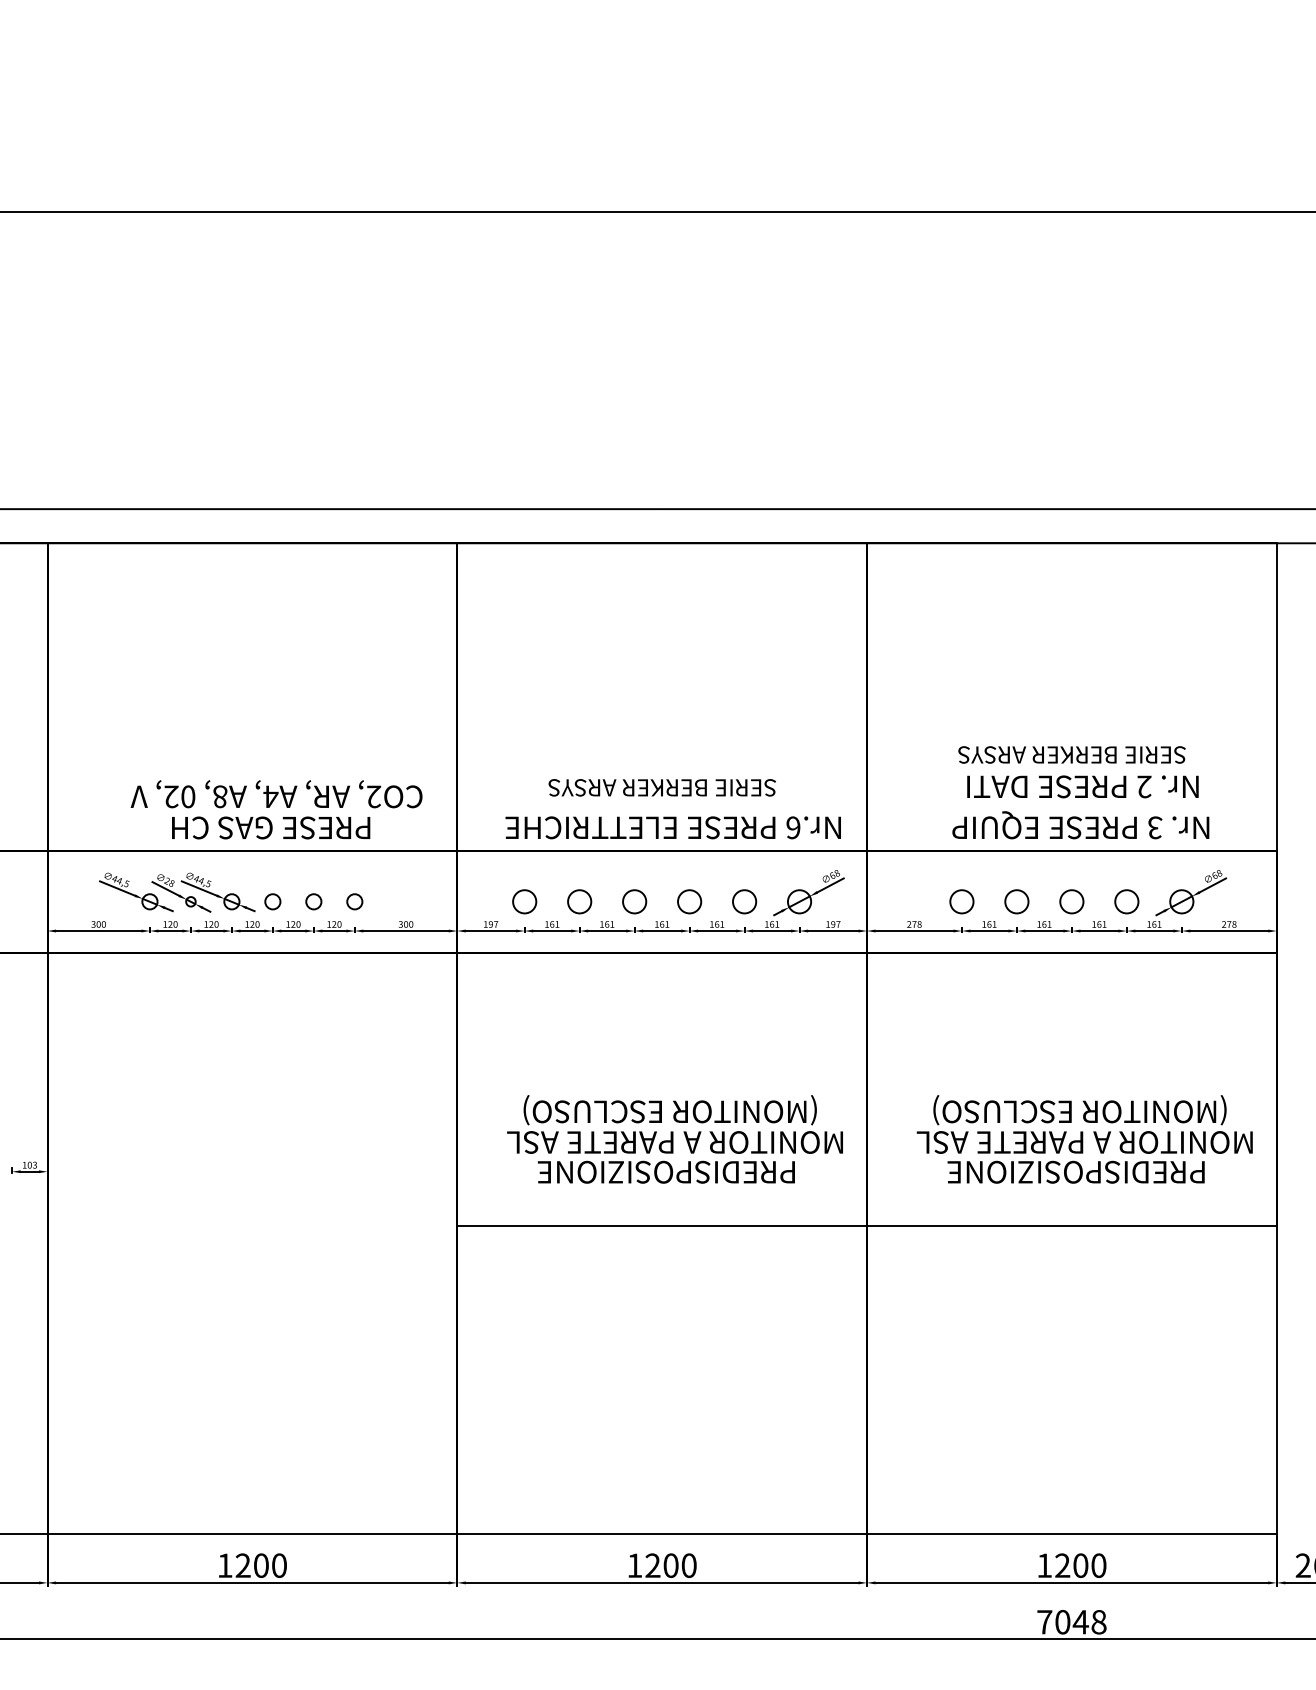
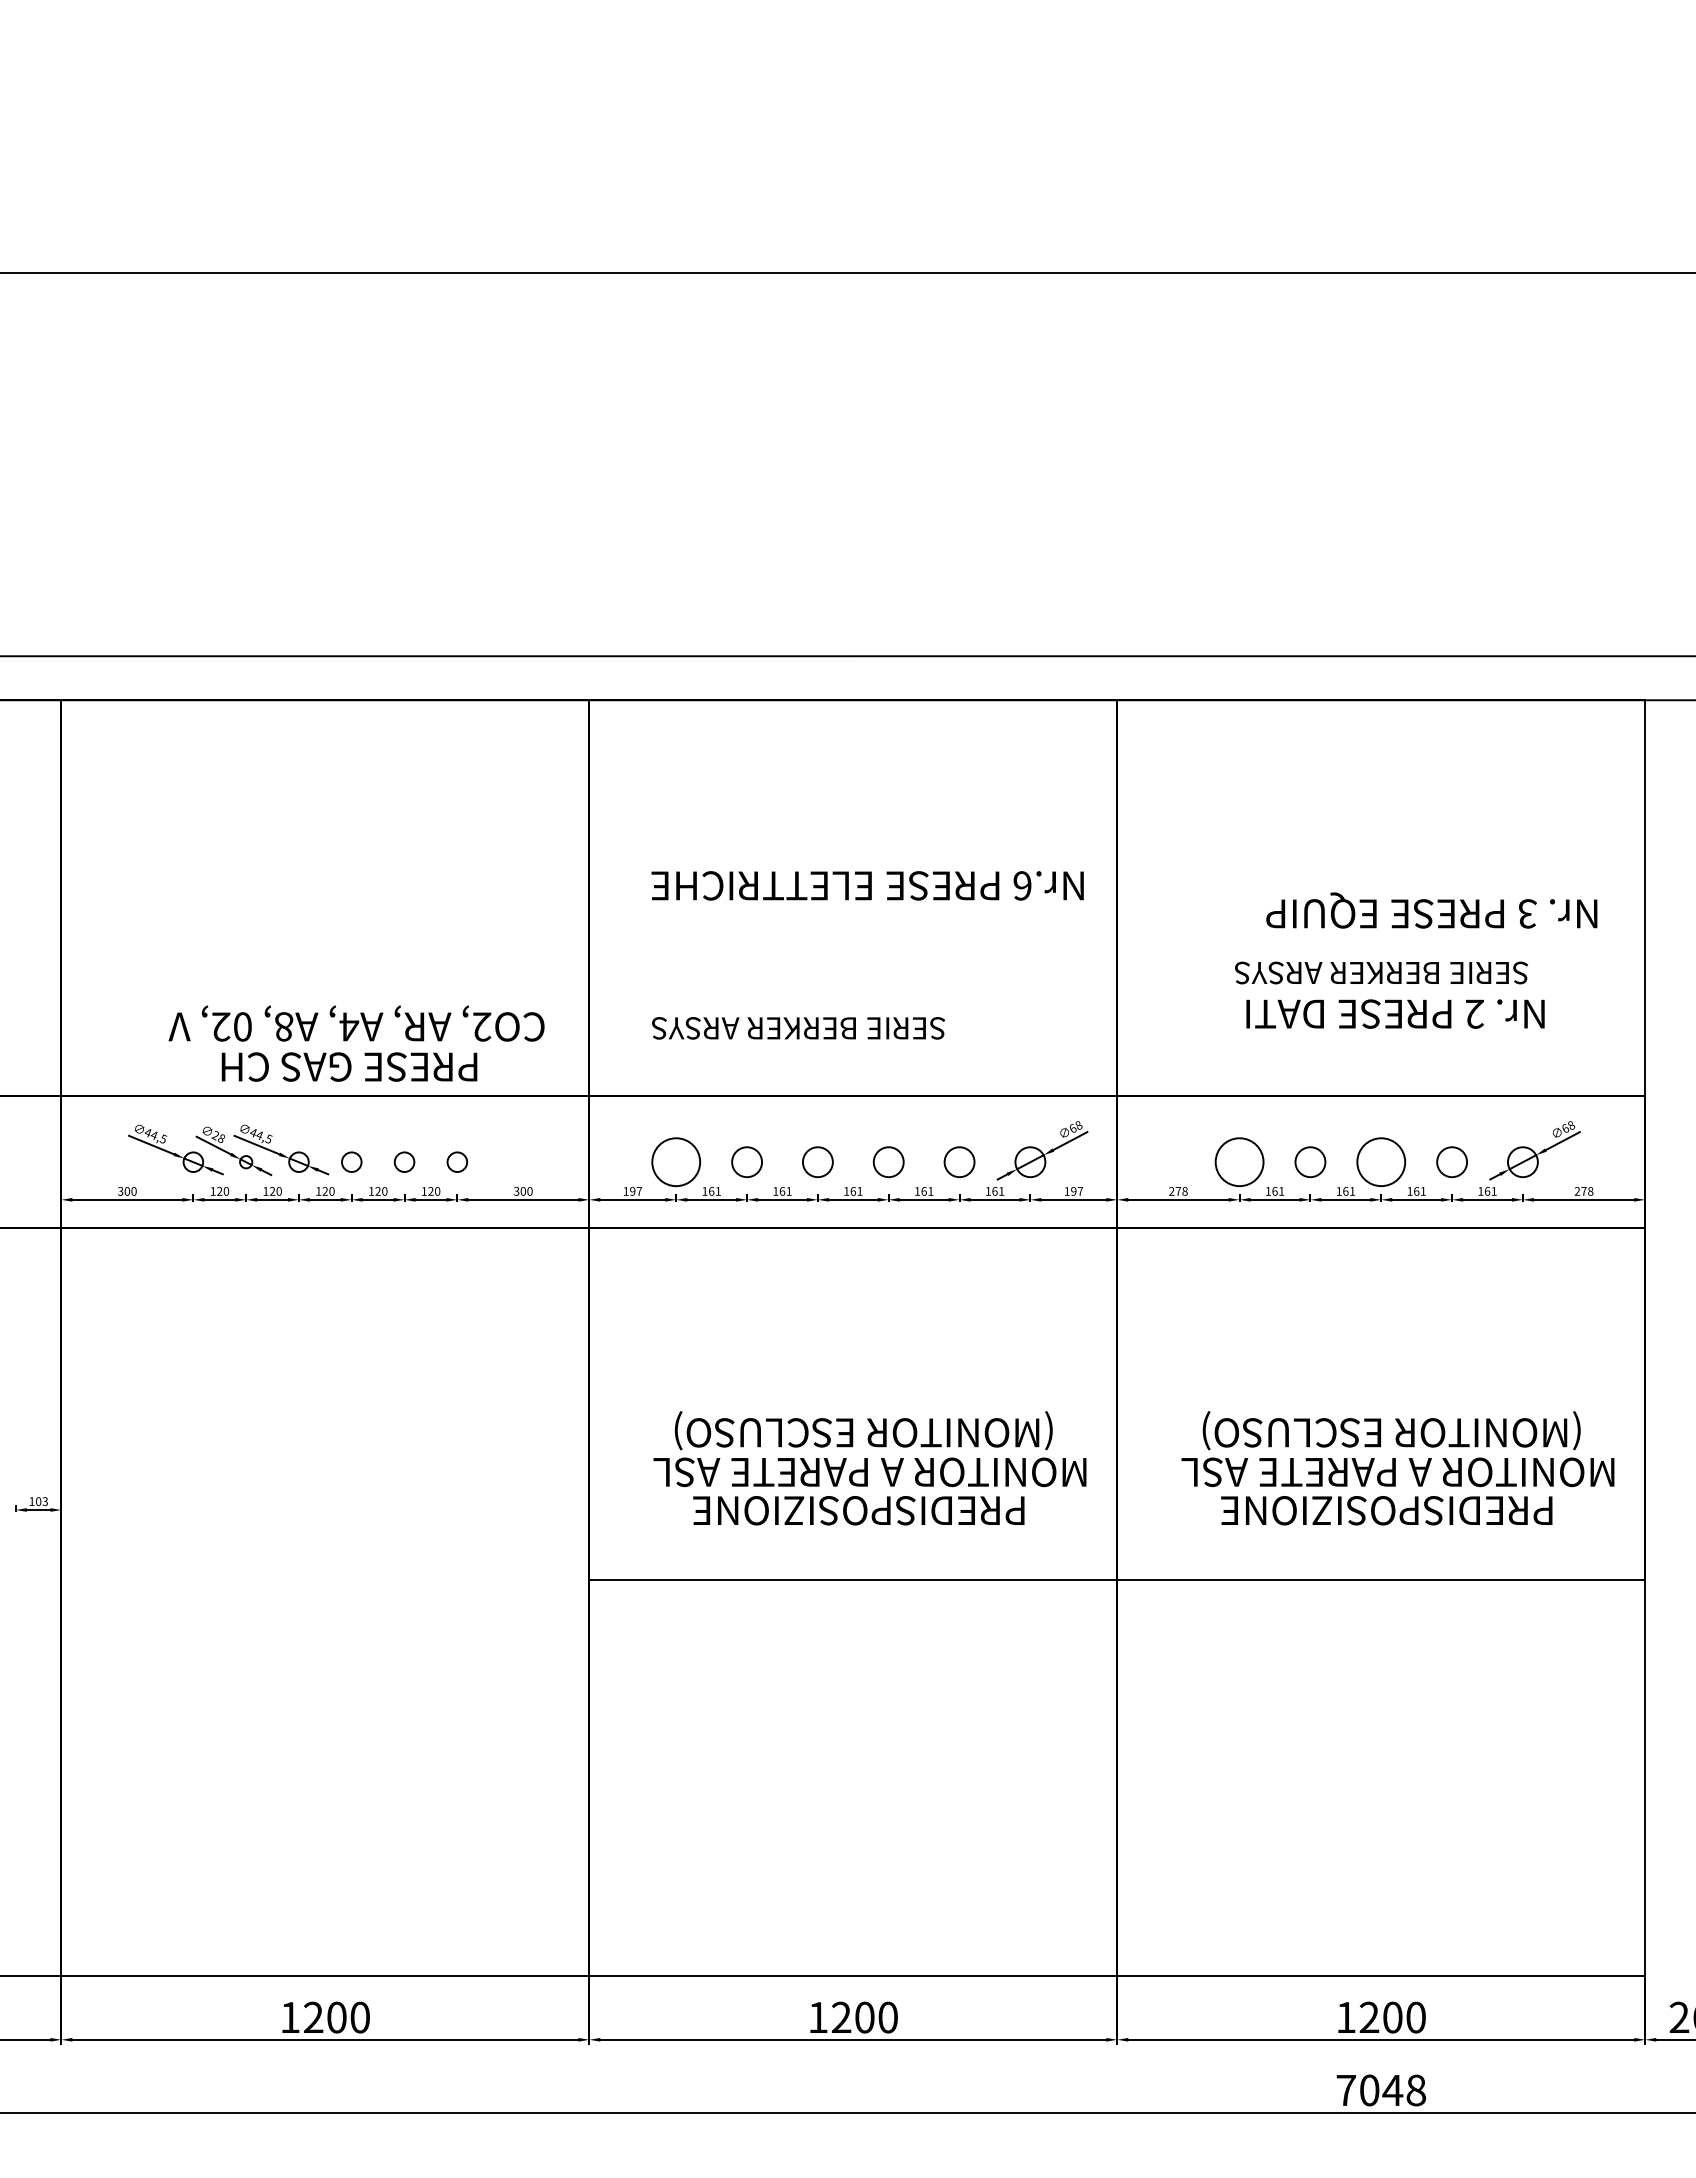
text: (662, 787) -> (798, 1028), moved
text: (1080, 825) -> (1431, 910), moved
text: (673, 827) -> (867, 885), moved
circle: (524, 902) -> (676, 1162), size x1.6
circle: (961, 902) -> (1239, 1162), size x1.6
circle: (1072, 902) -> (1381, 1162), size x1.6

